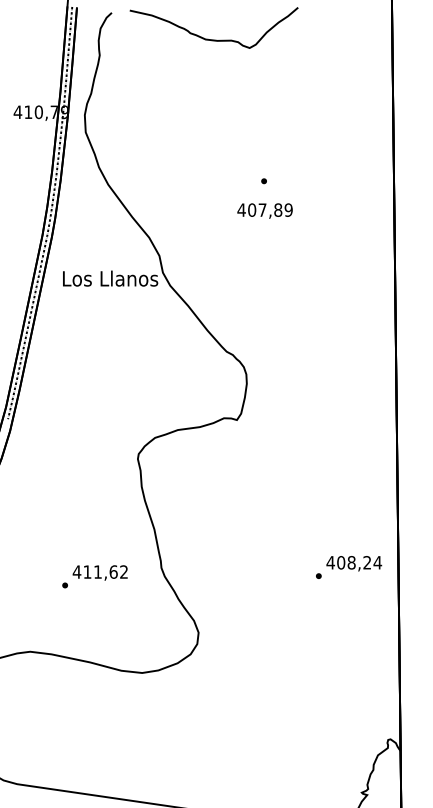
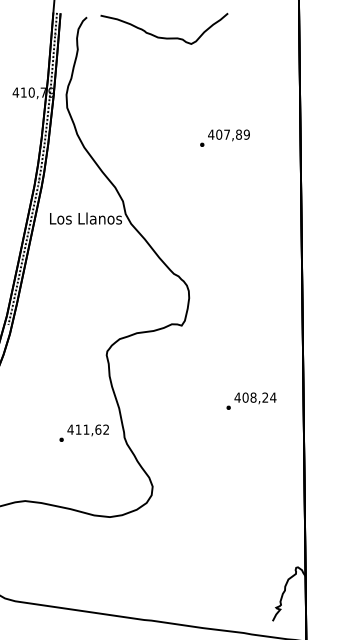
text: (264, 211) -> (228, 135), moved
text: (348, 566) -> (251, 400), moved
text: (94, 575) -> (83, 432), moved

